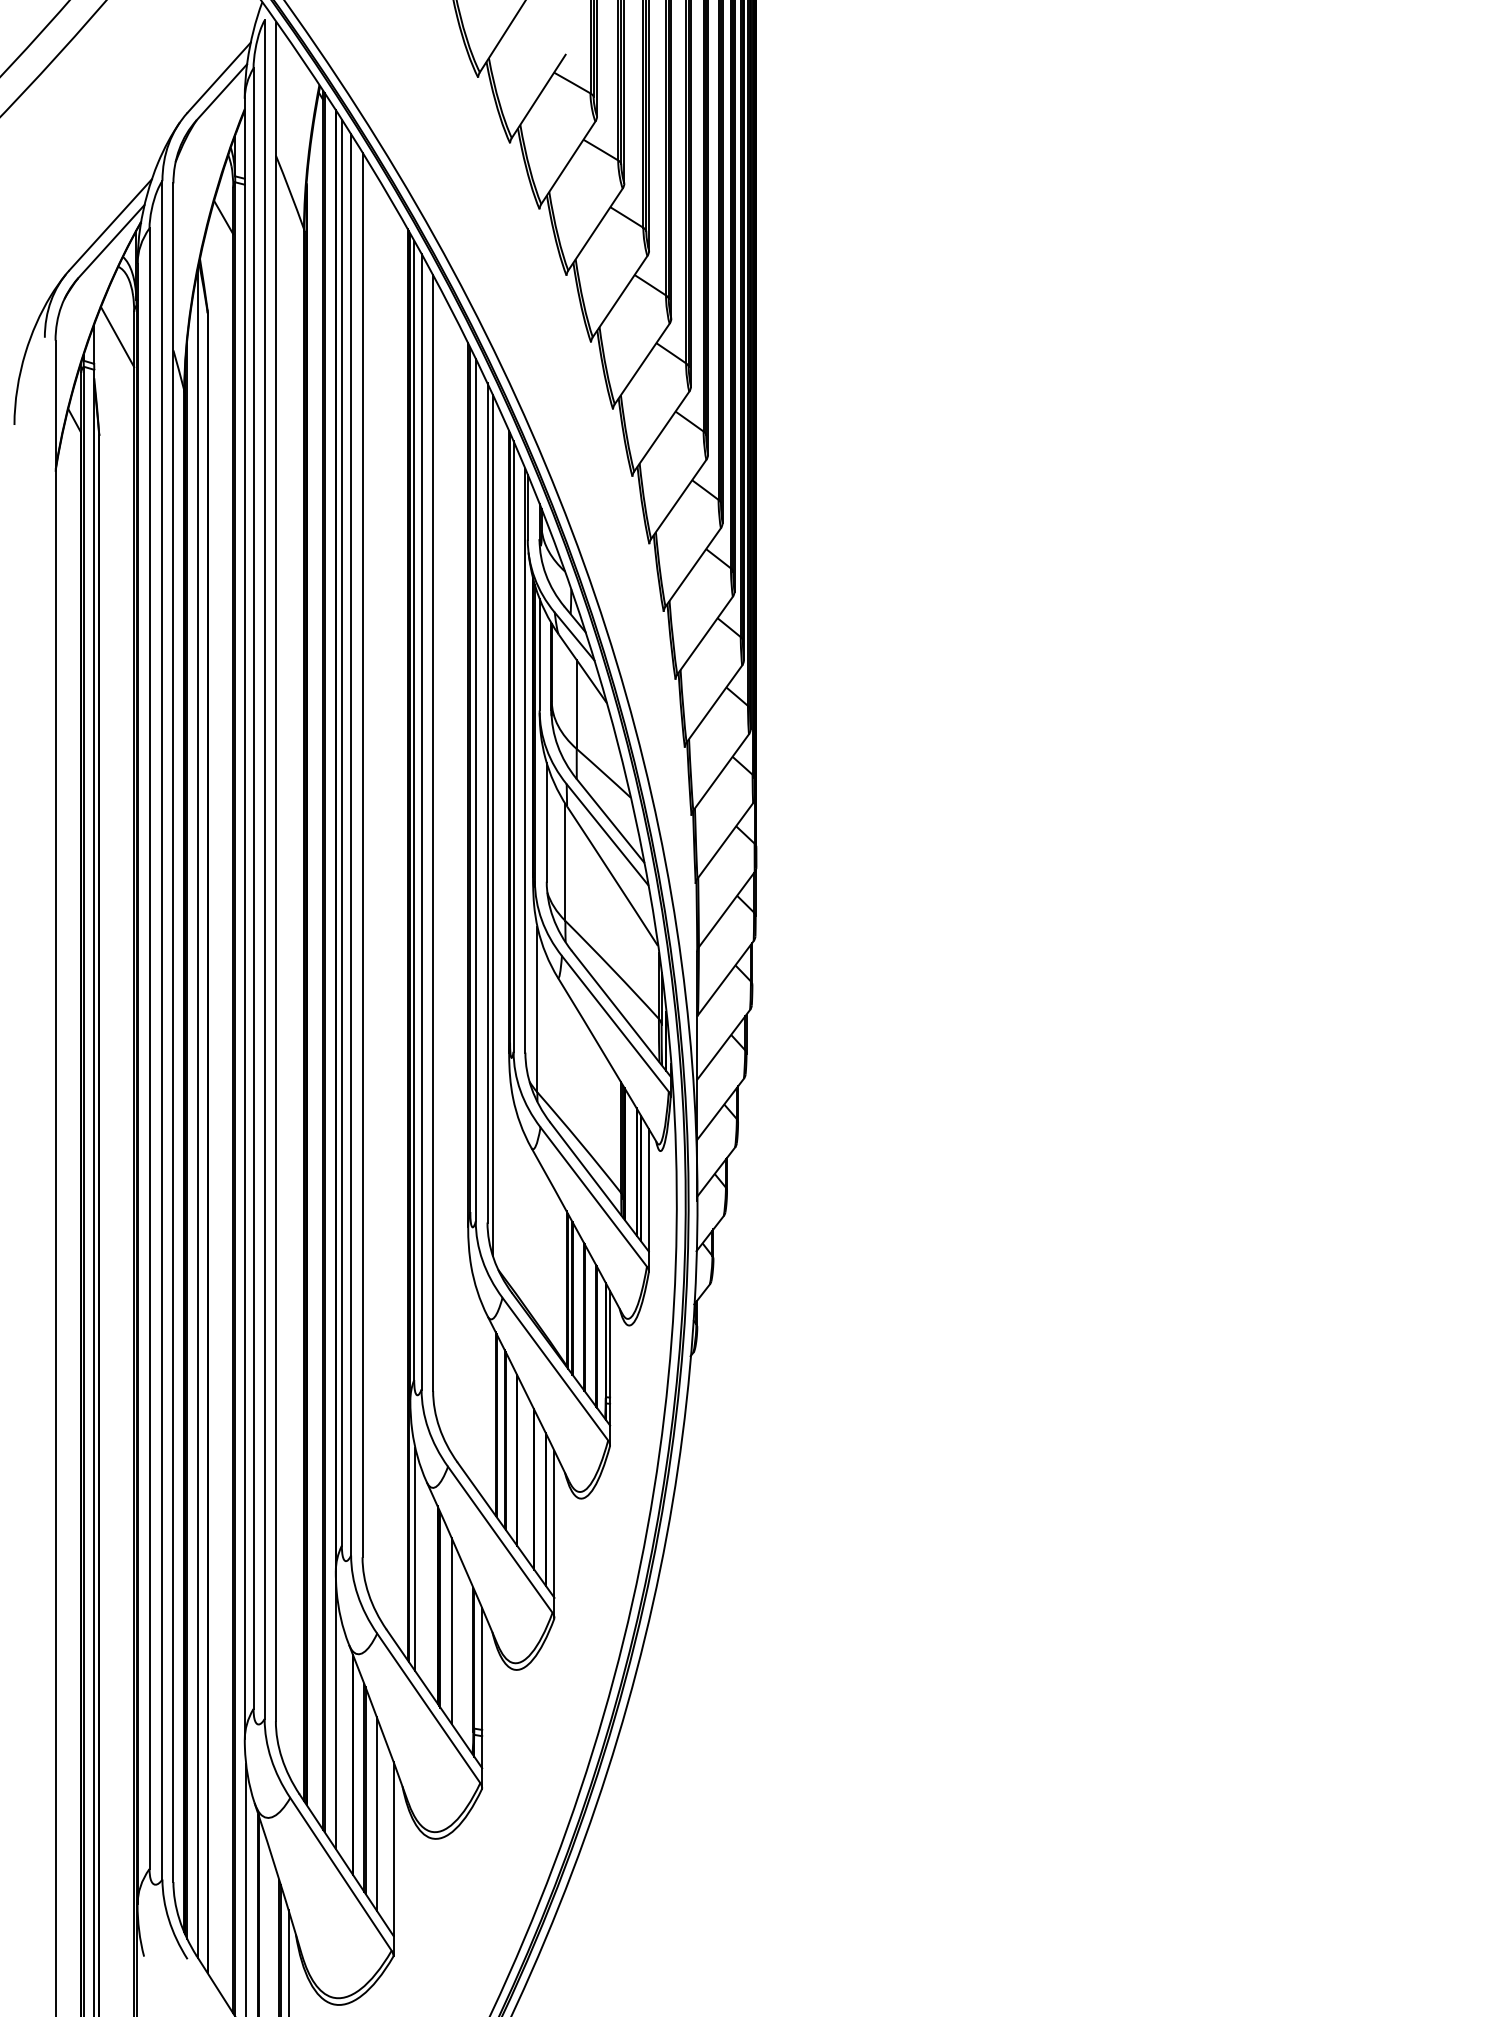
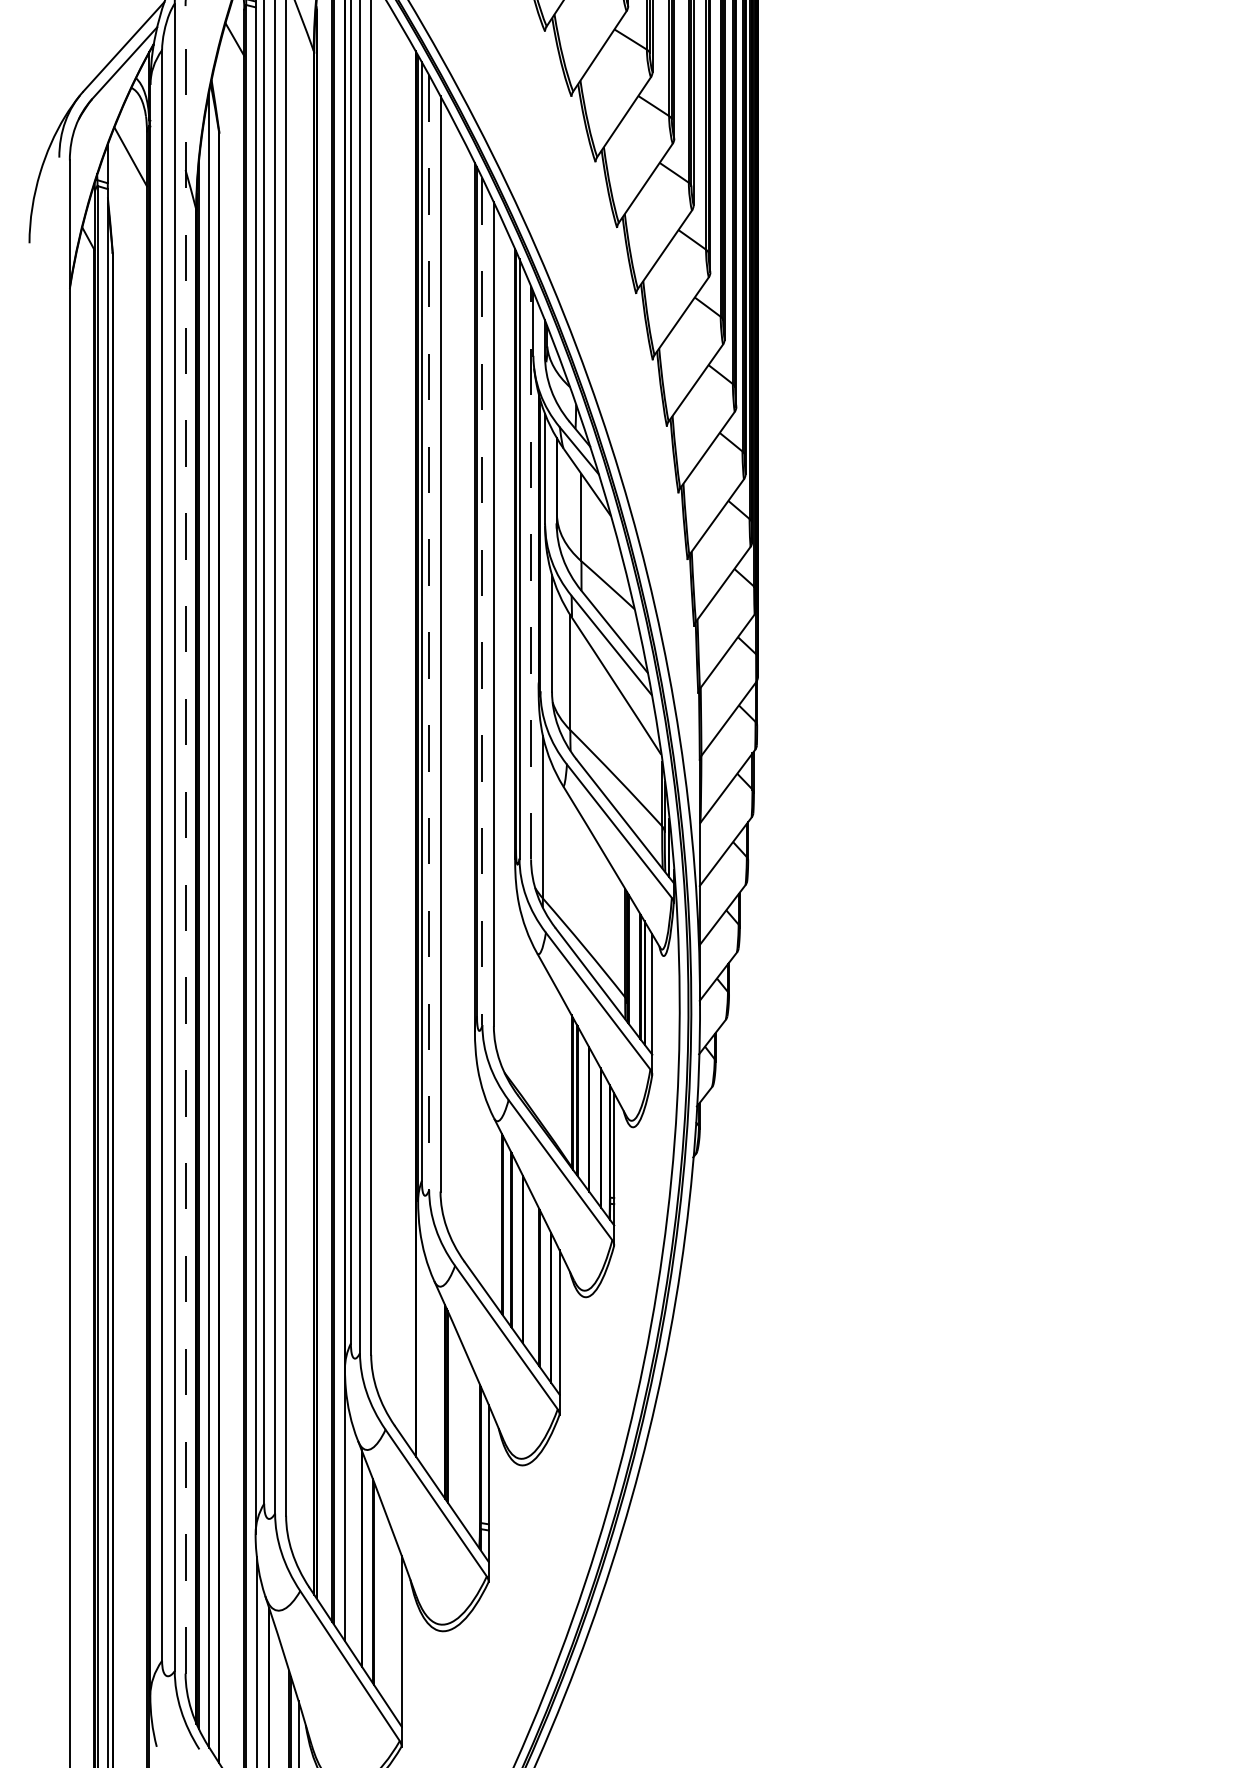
line: (525, 760) -> (531, 572), solid -> dashed
line: (475, 790) -> (482, 602), solid -> dashed
line: (421, 821) -> (429, 632), solid -> dashed
line: (492, 824) -> (498, 635), removed
line: (173, 1032) -> (185, 839), solid -> dashed
line: (415, 1559) -> (423, 1356), removed
line: (451, 1631) -> (458, 1427), removed
line: (376, 1813) -> (384, 1606), removed

